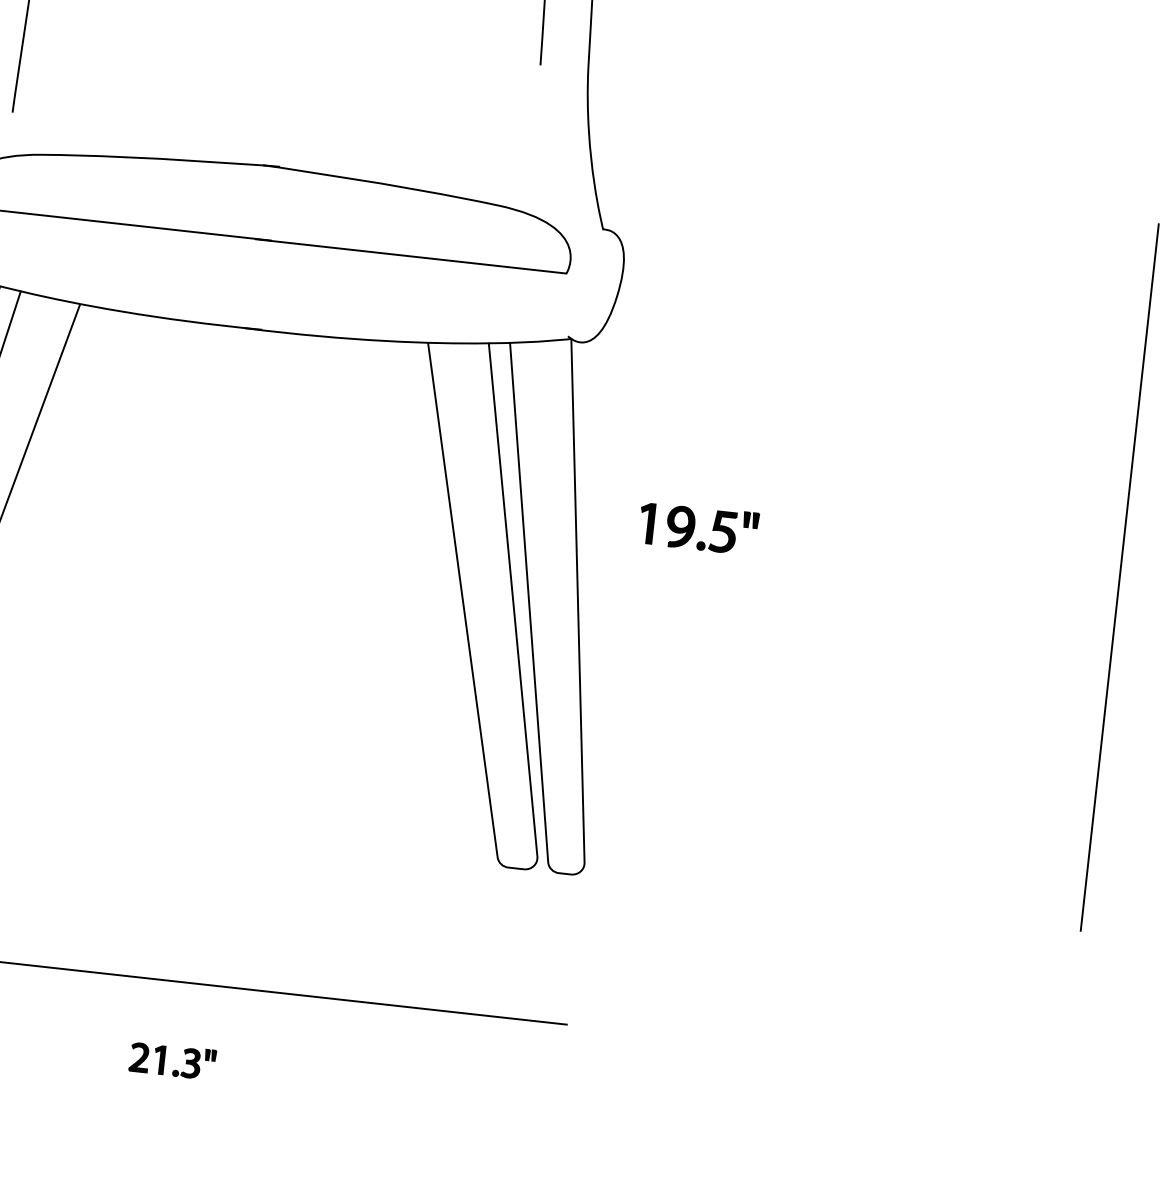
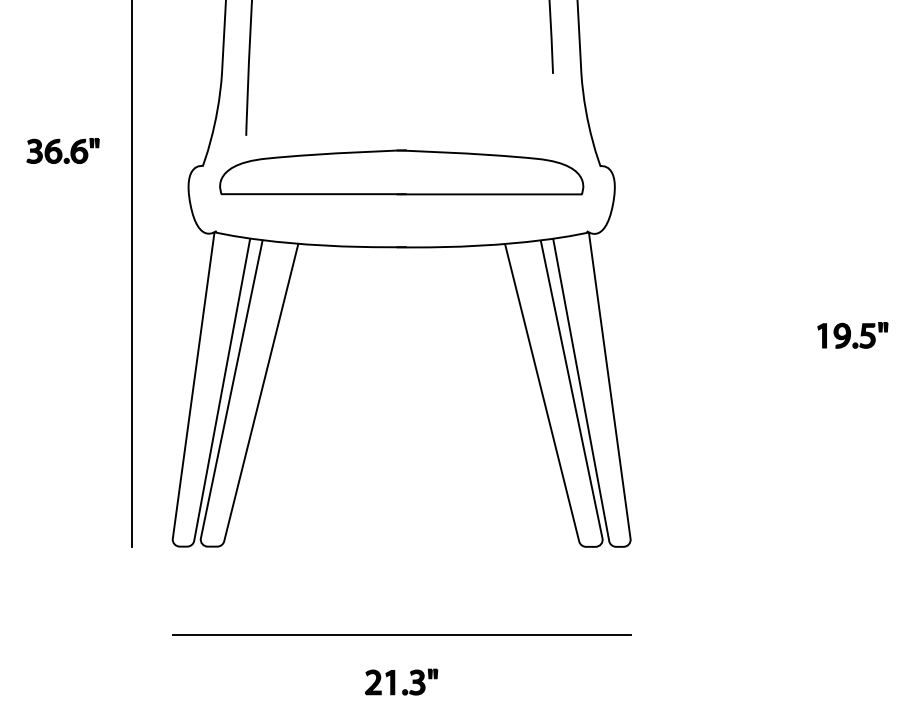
part: (697, 528) -> (852, 335), moved
part: (172, 1059) -> (401, 681), size x1.43

